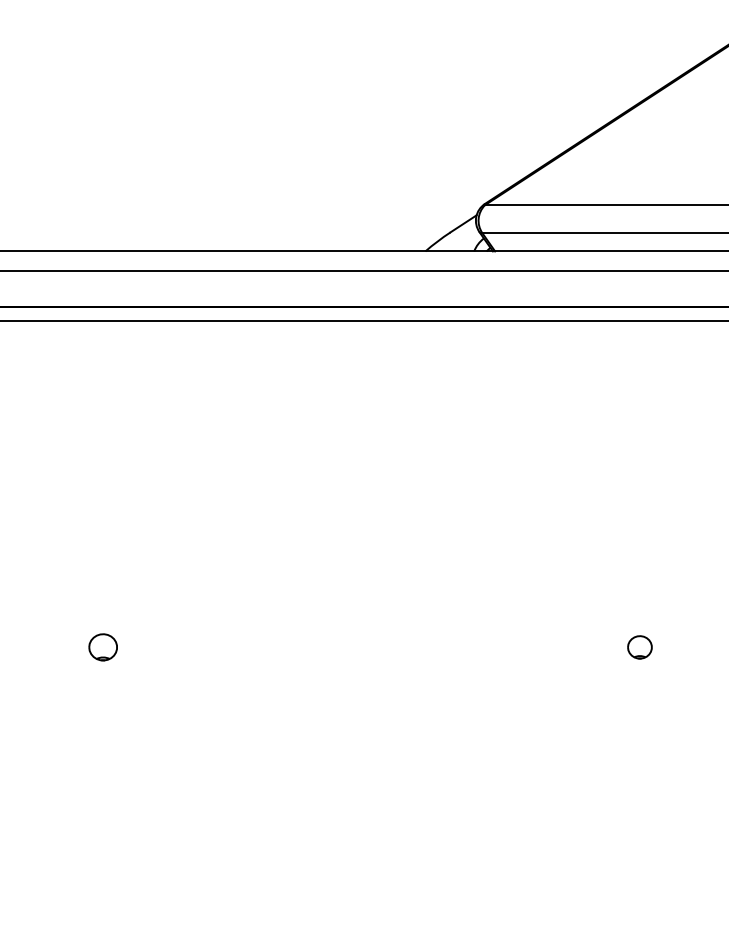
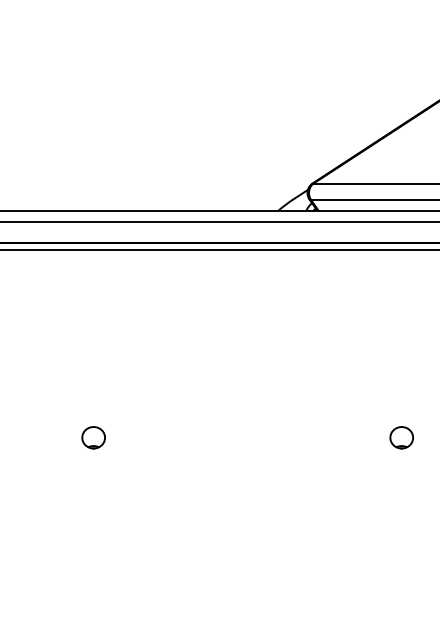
part: (102, 646) -> (93, 437), size x1.43
part: (639, 646) -> (401, 437), size x1.67

